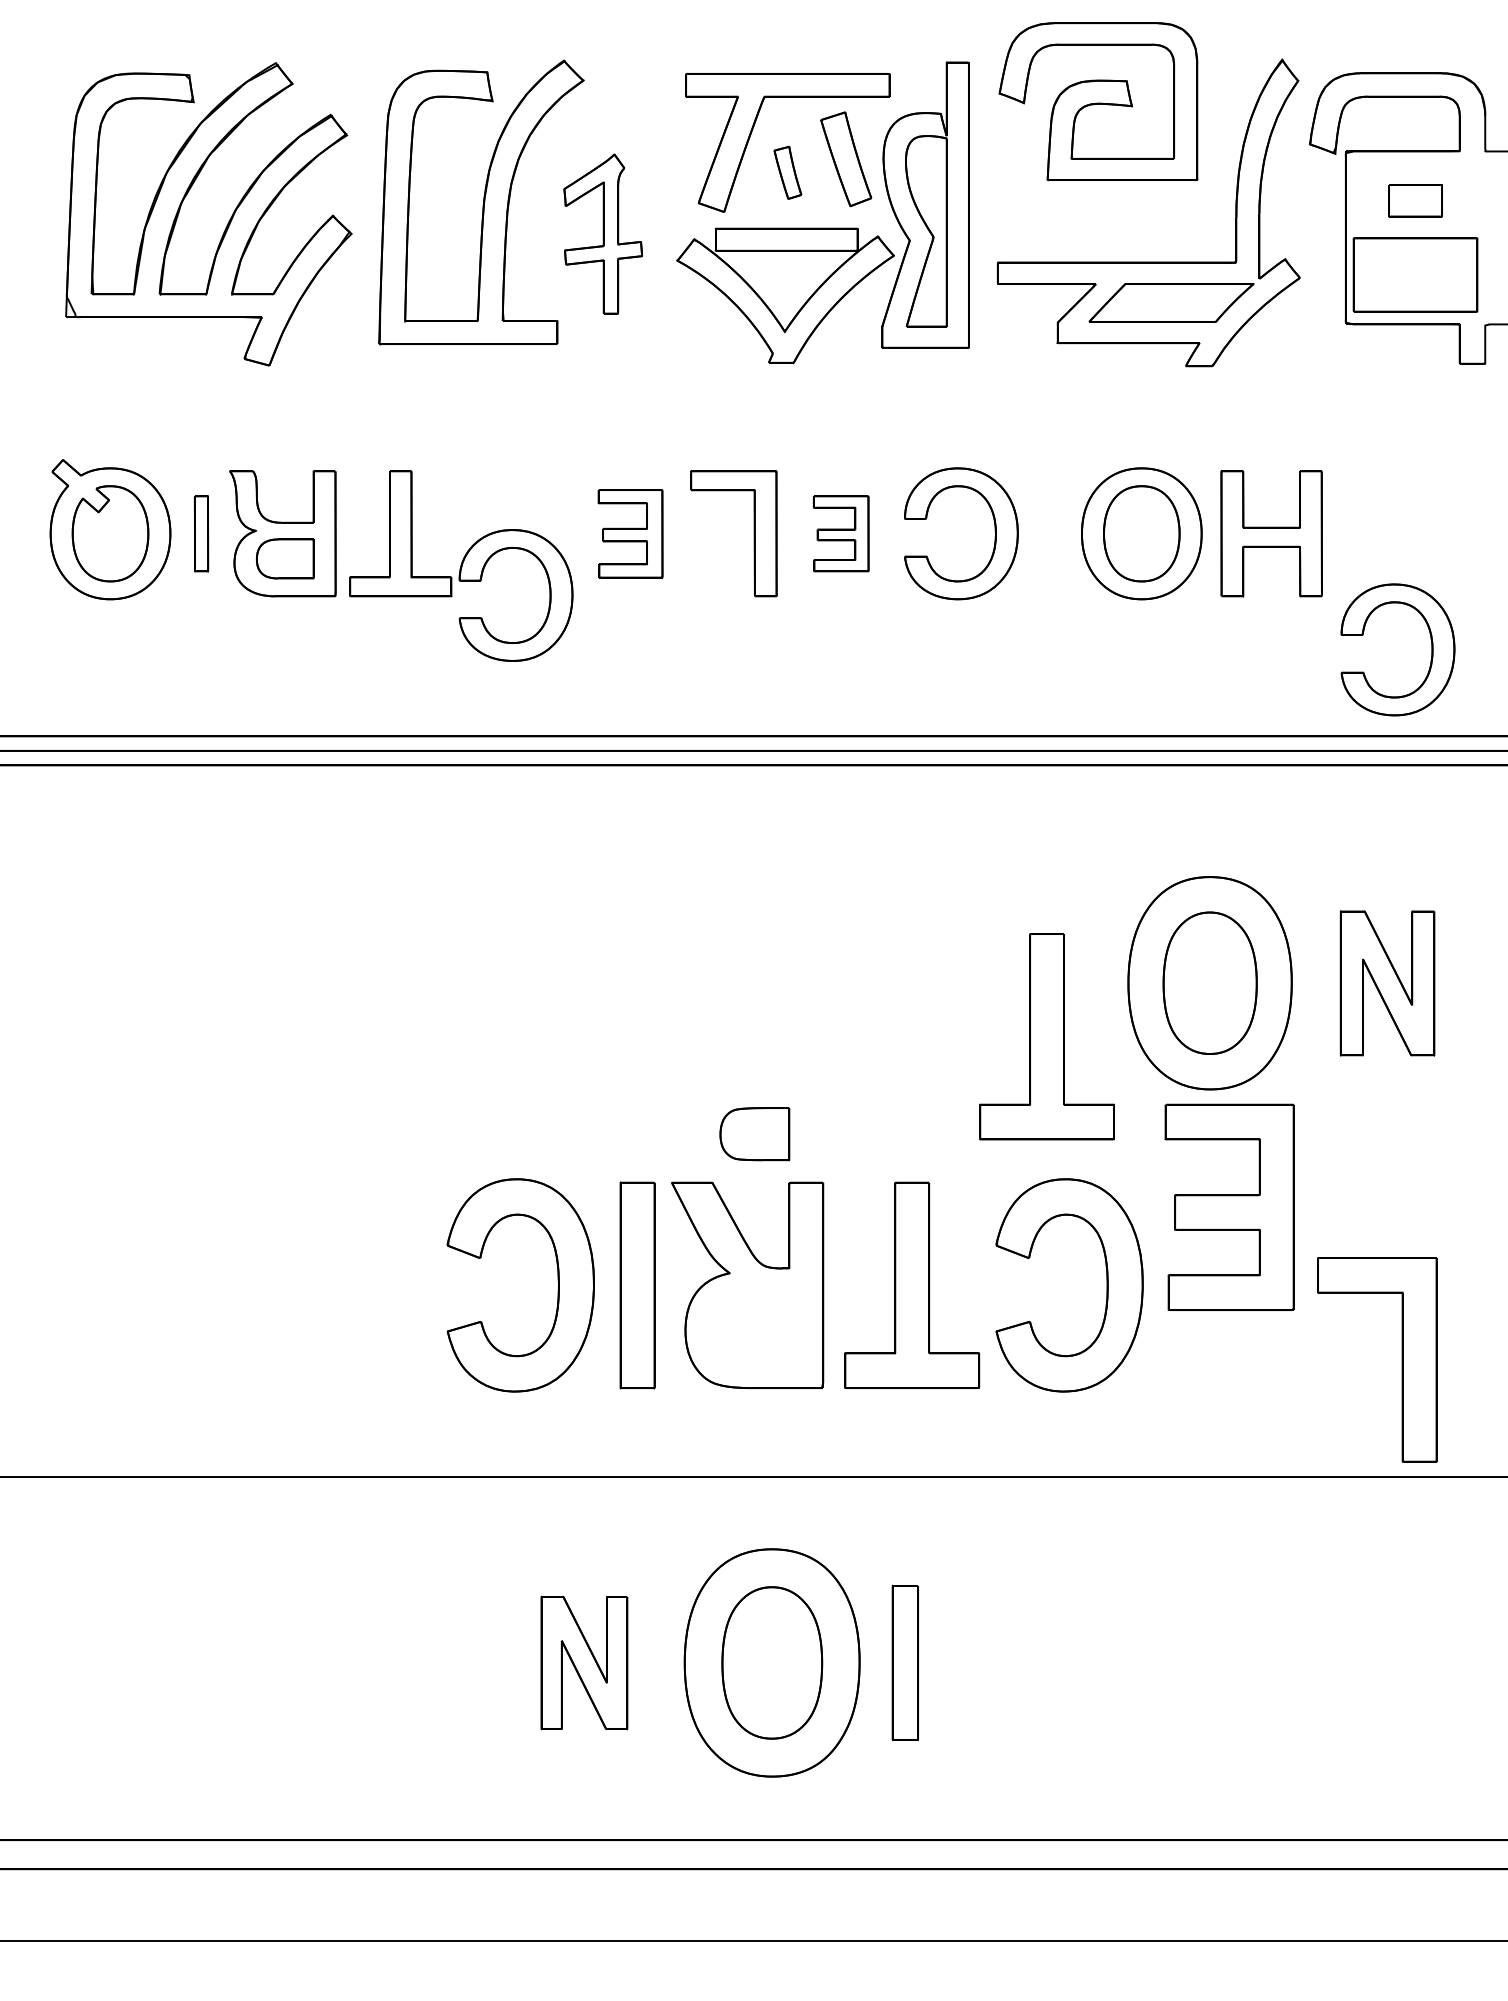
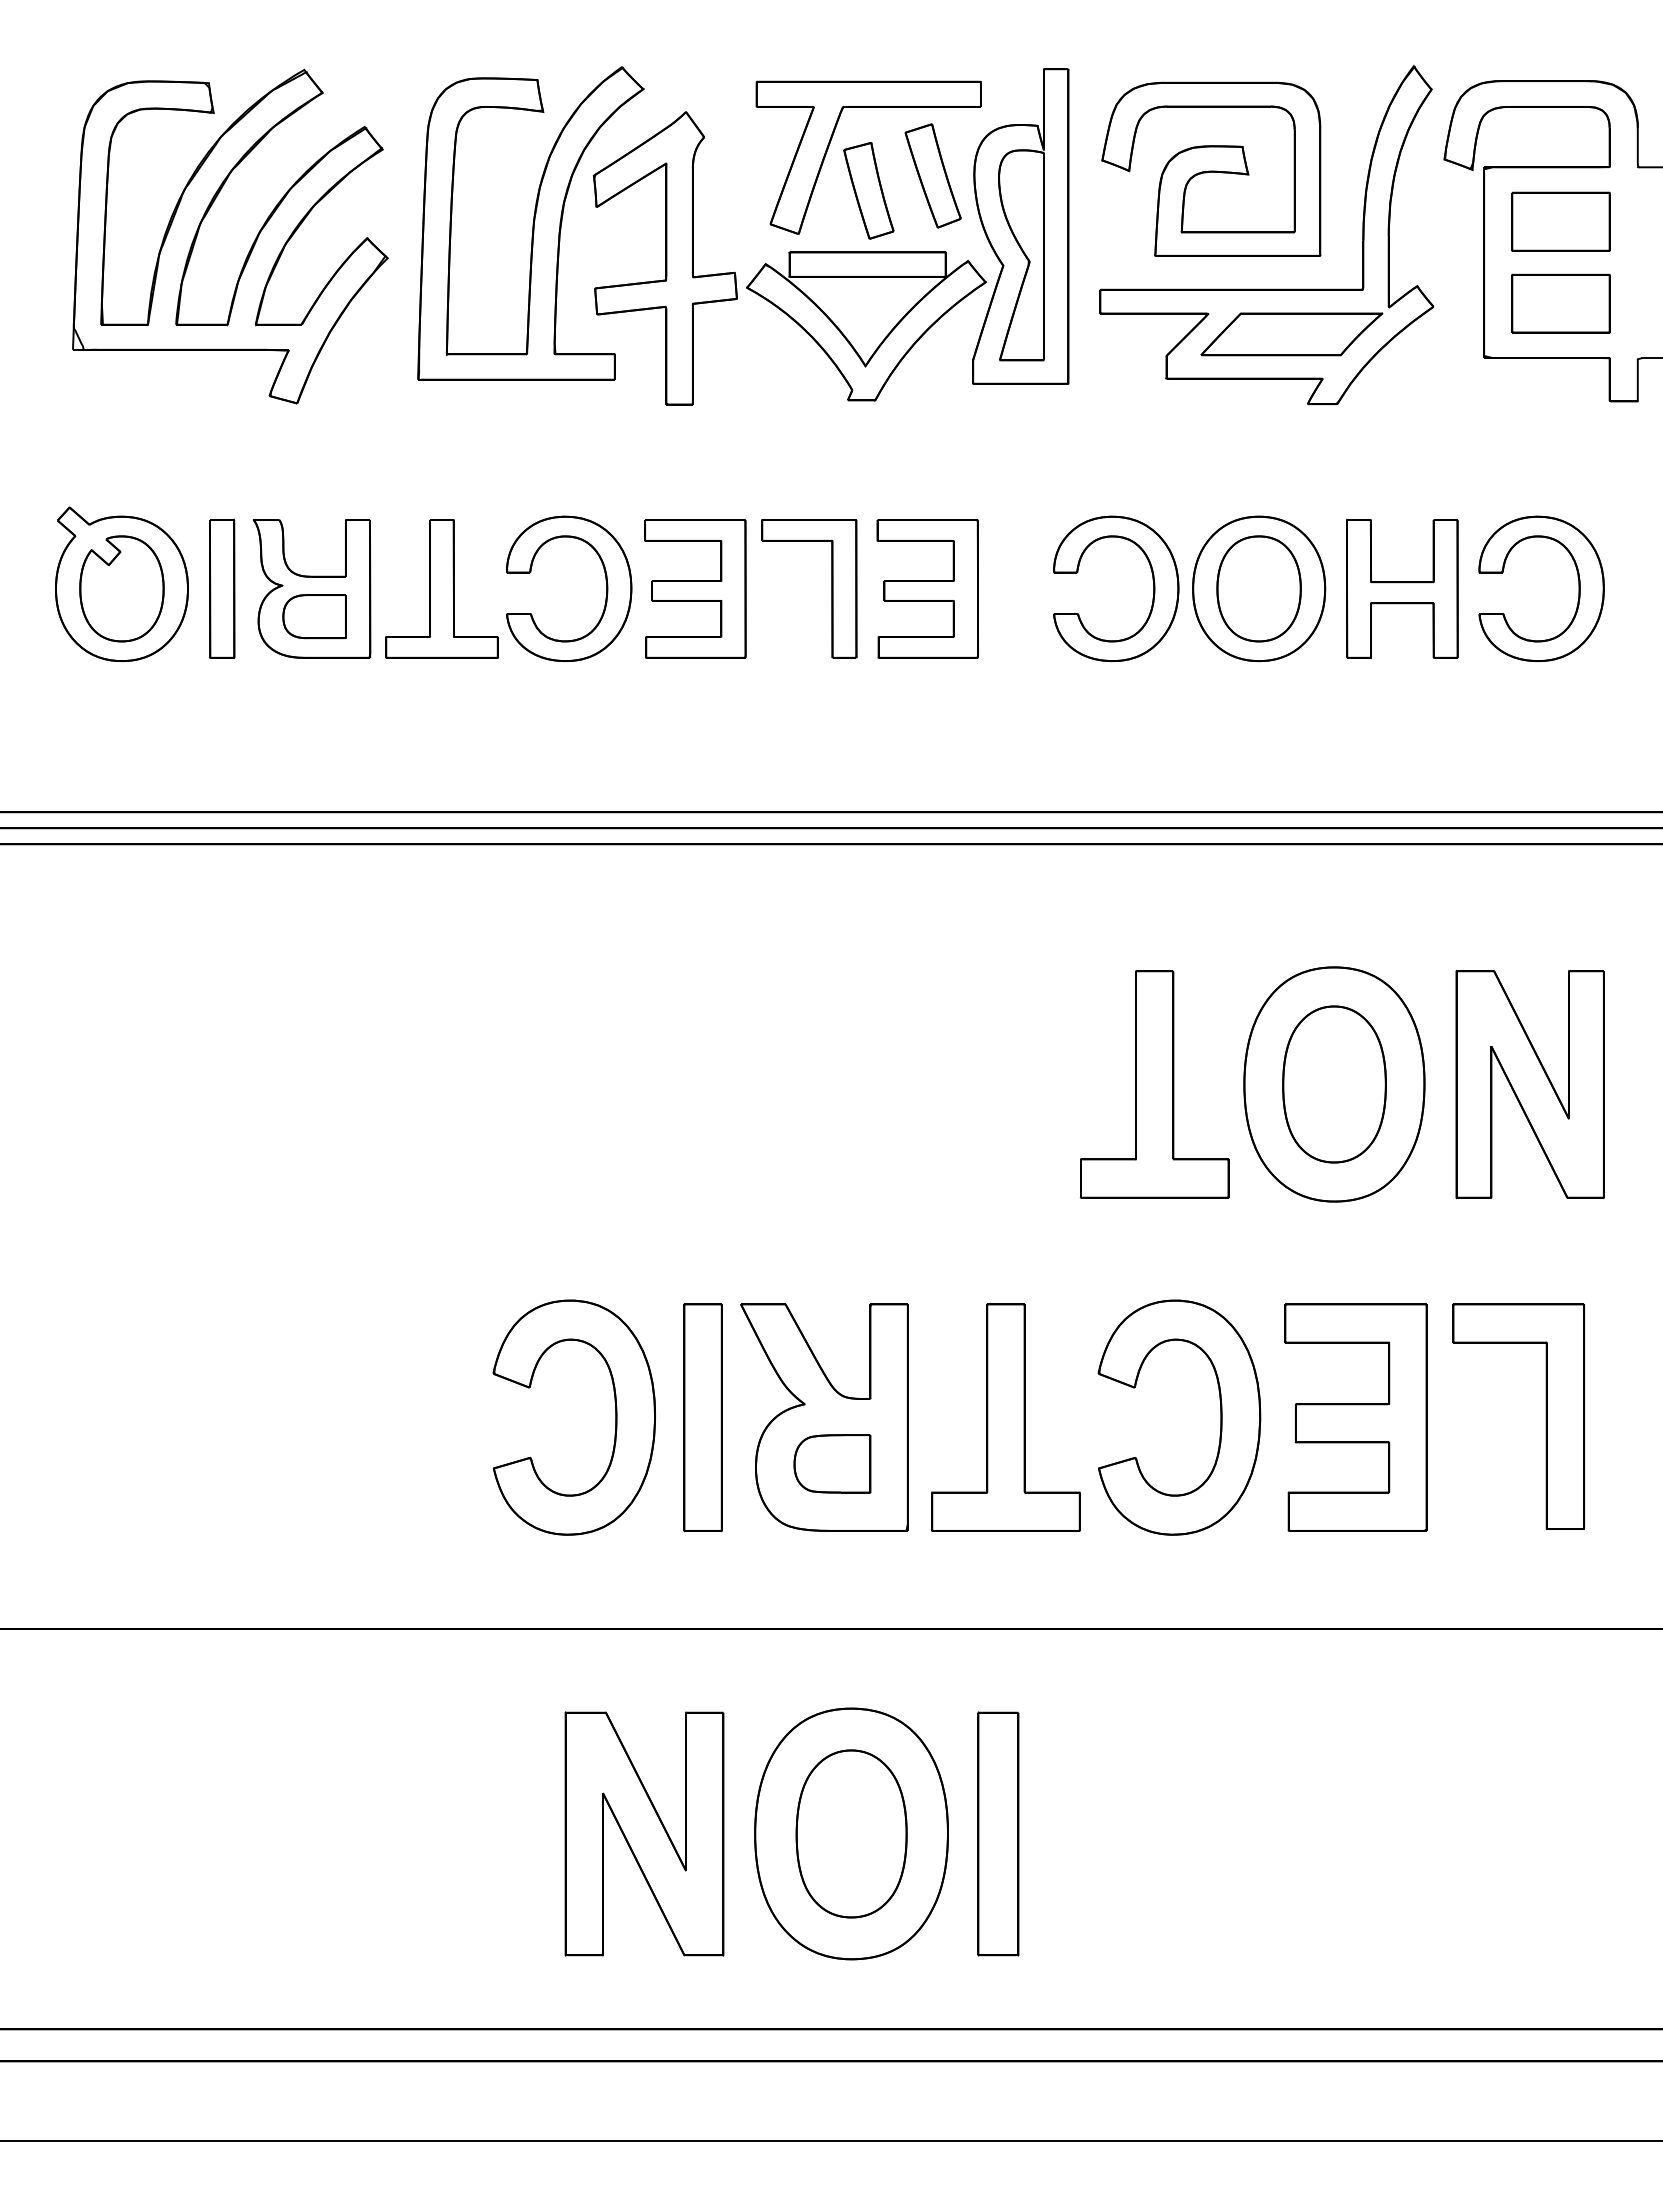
part: (1098, 100) -> (1211, 168), moved
part: (787, 172) -> (868, 190), size x1.67
part: (1415, 200) -> (1560, 221), size x1.67
part: (602, 234) -> (664, 258), size x1.67
part: (1415, 274) -> (1560, 303), size x0.71
part: (994, 526) -> (1152, 580), moved
part: (201, 533) -> (222, 588), size x1.67
part: (630, 533) -> (695, 588), size x1.43
part: (841, 533) -> (927, 588), size x1.67
part: (549, 587) -> (605, 580), moved
part: (1431, 649) -> (1578, 588), moved
part: (1387, 983) -> (1529, 1084), size x1.43
part: (1046, 1036) -> (1154, 1084), moved
part: (754, 1133) -> (832, 1463), moved
part: (1229, 1207) -> (1355, 1417), moved
part: (1401, 1359) -> (1545, 1416), moved
part: (584, 1662) -> (644, 1833), size x1.67
part: (905, 1662) -> (998, 1833), size x1.43

